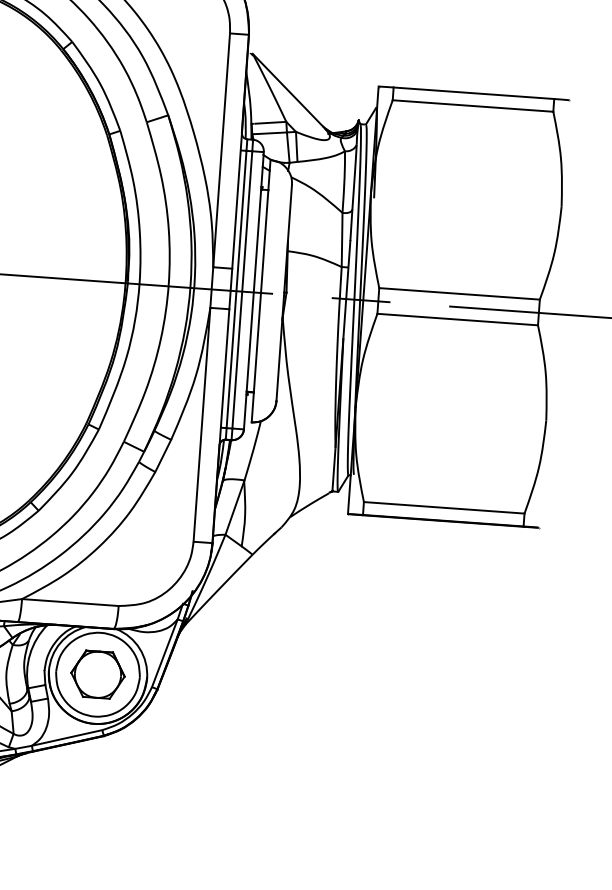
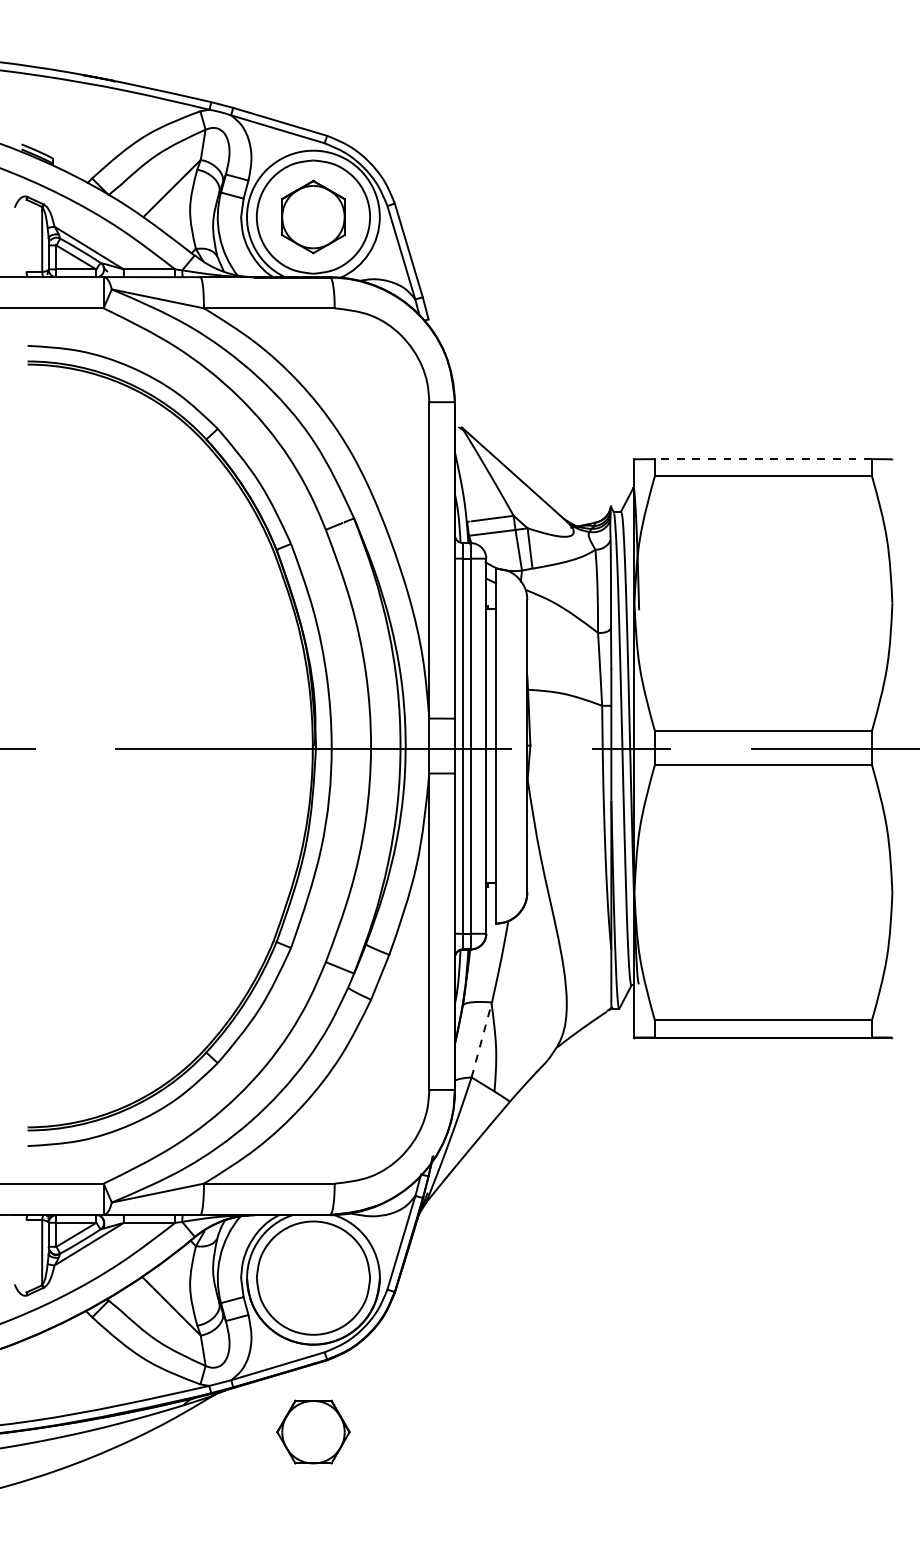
line: (473, 93) -> (763, 459), solid -> dashed
line: (234, 507) -> (481, 1040), solid -> dashed
part: (98, 674) -> (313, 1431), moved

